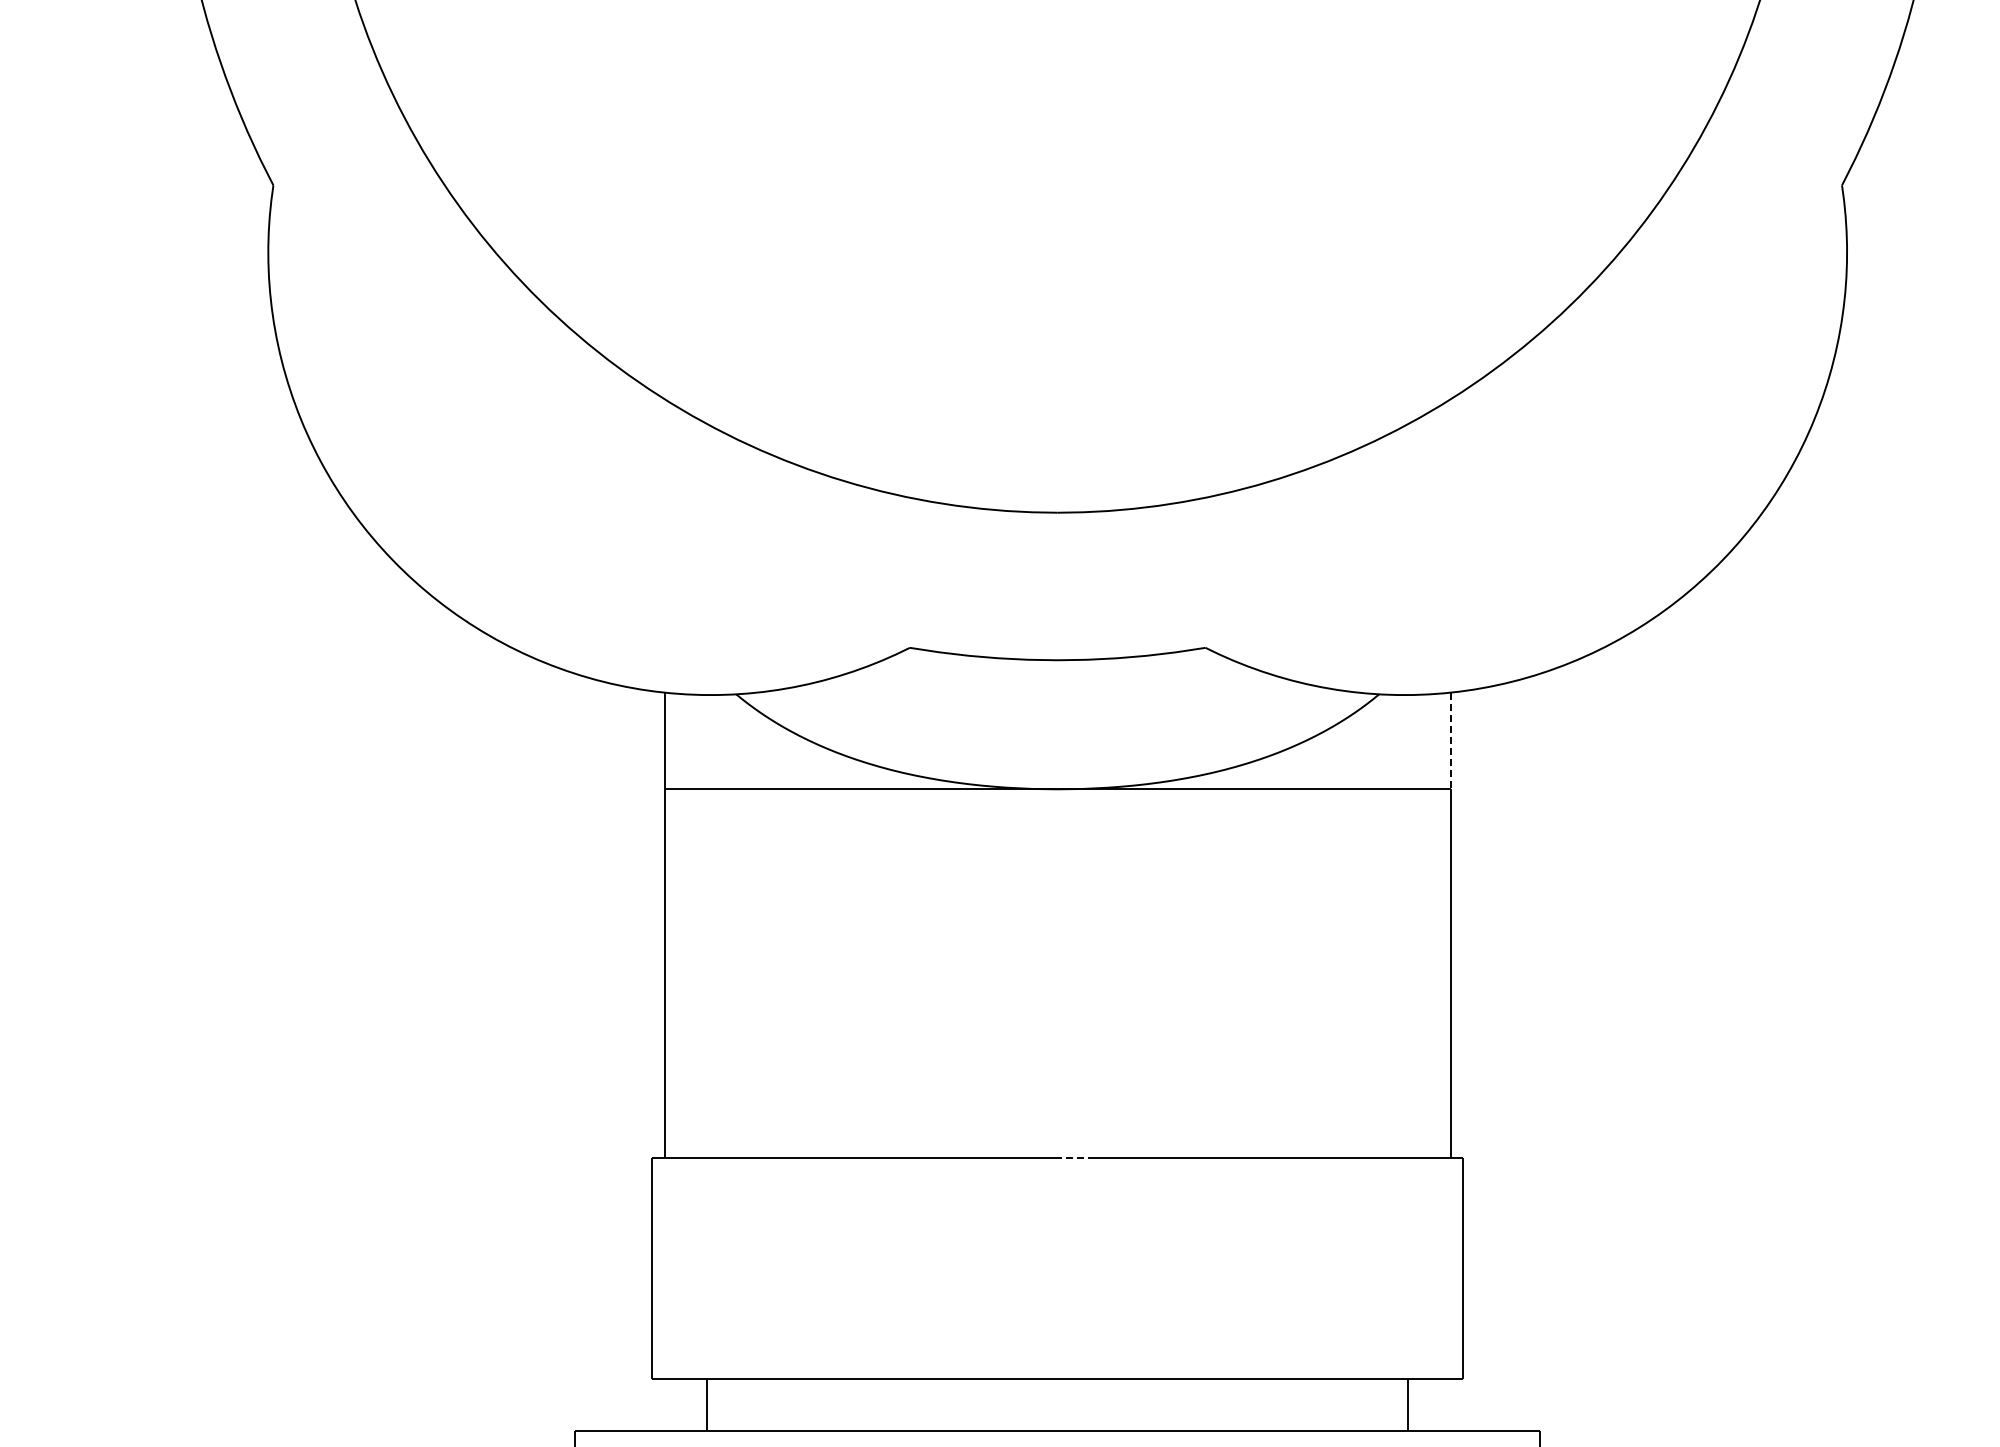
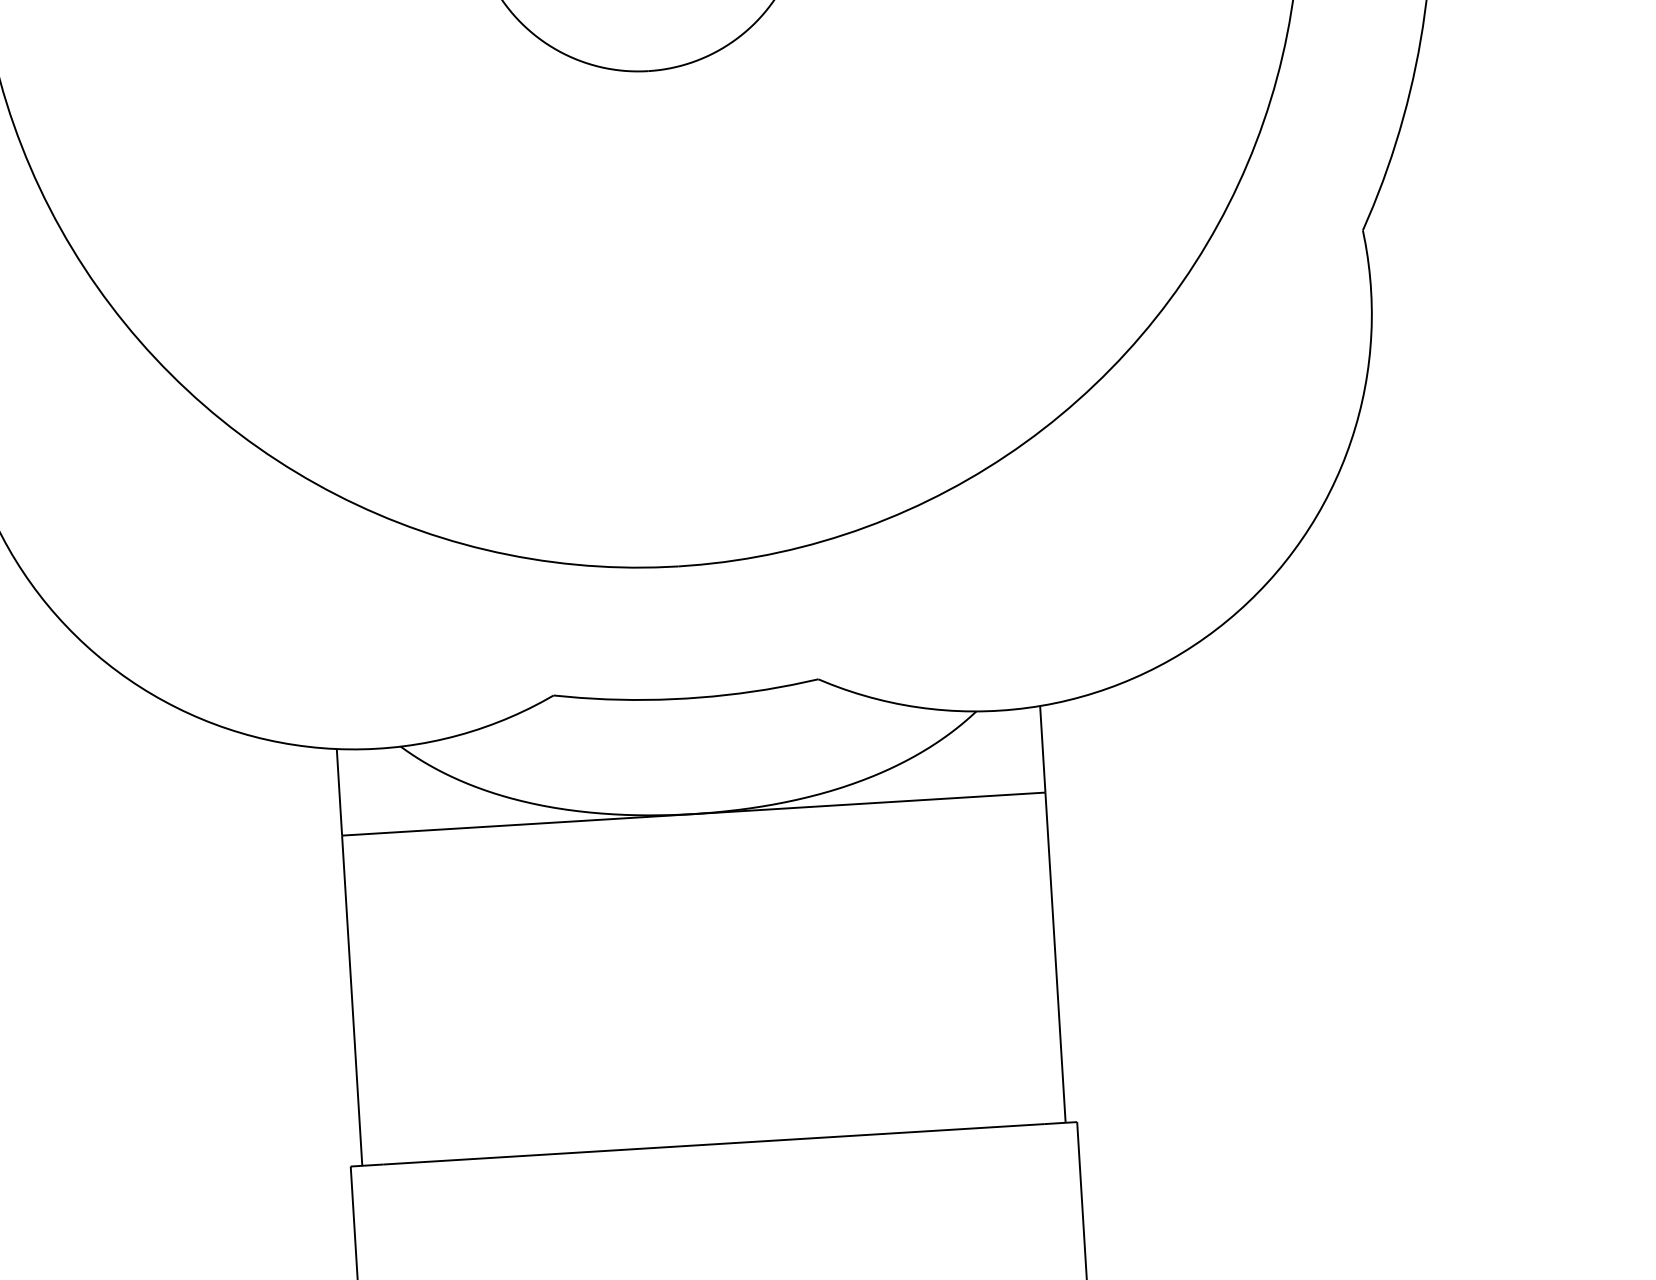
line: (1450, 741) -> (1042, 749), dashed -> solid
line: (1075, 1158) -> (729, 1143), dashed -> solid

